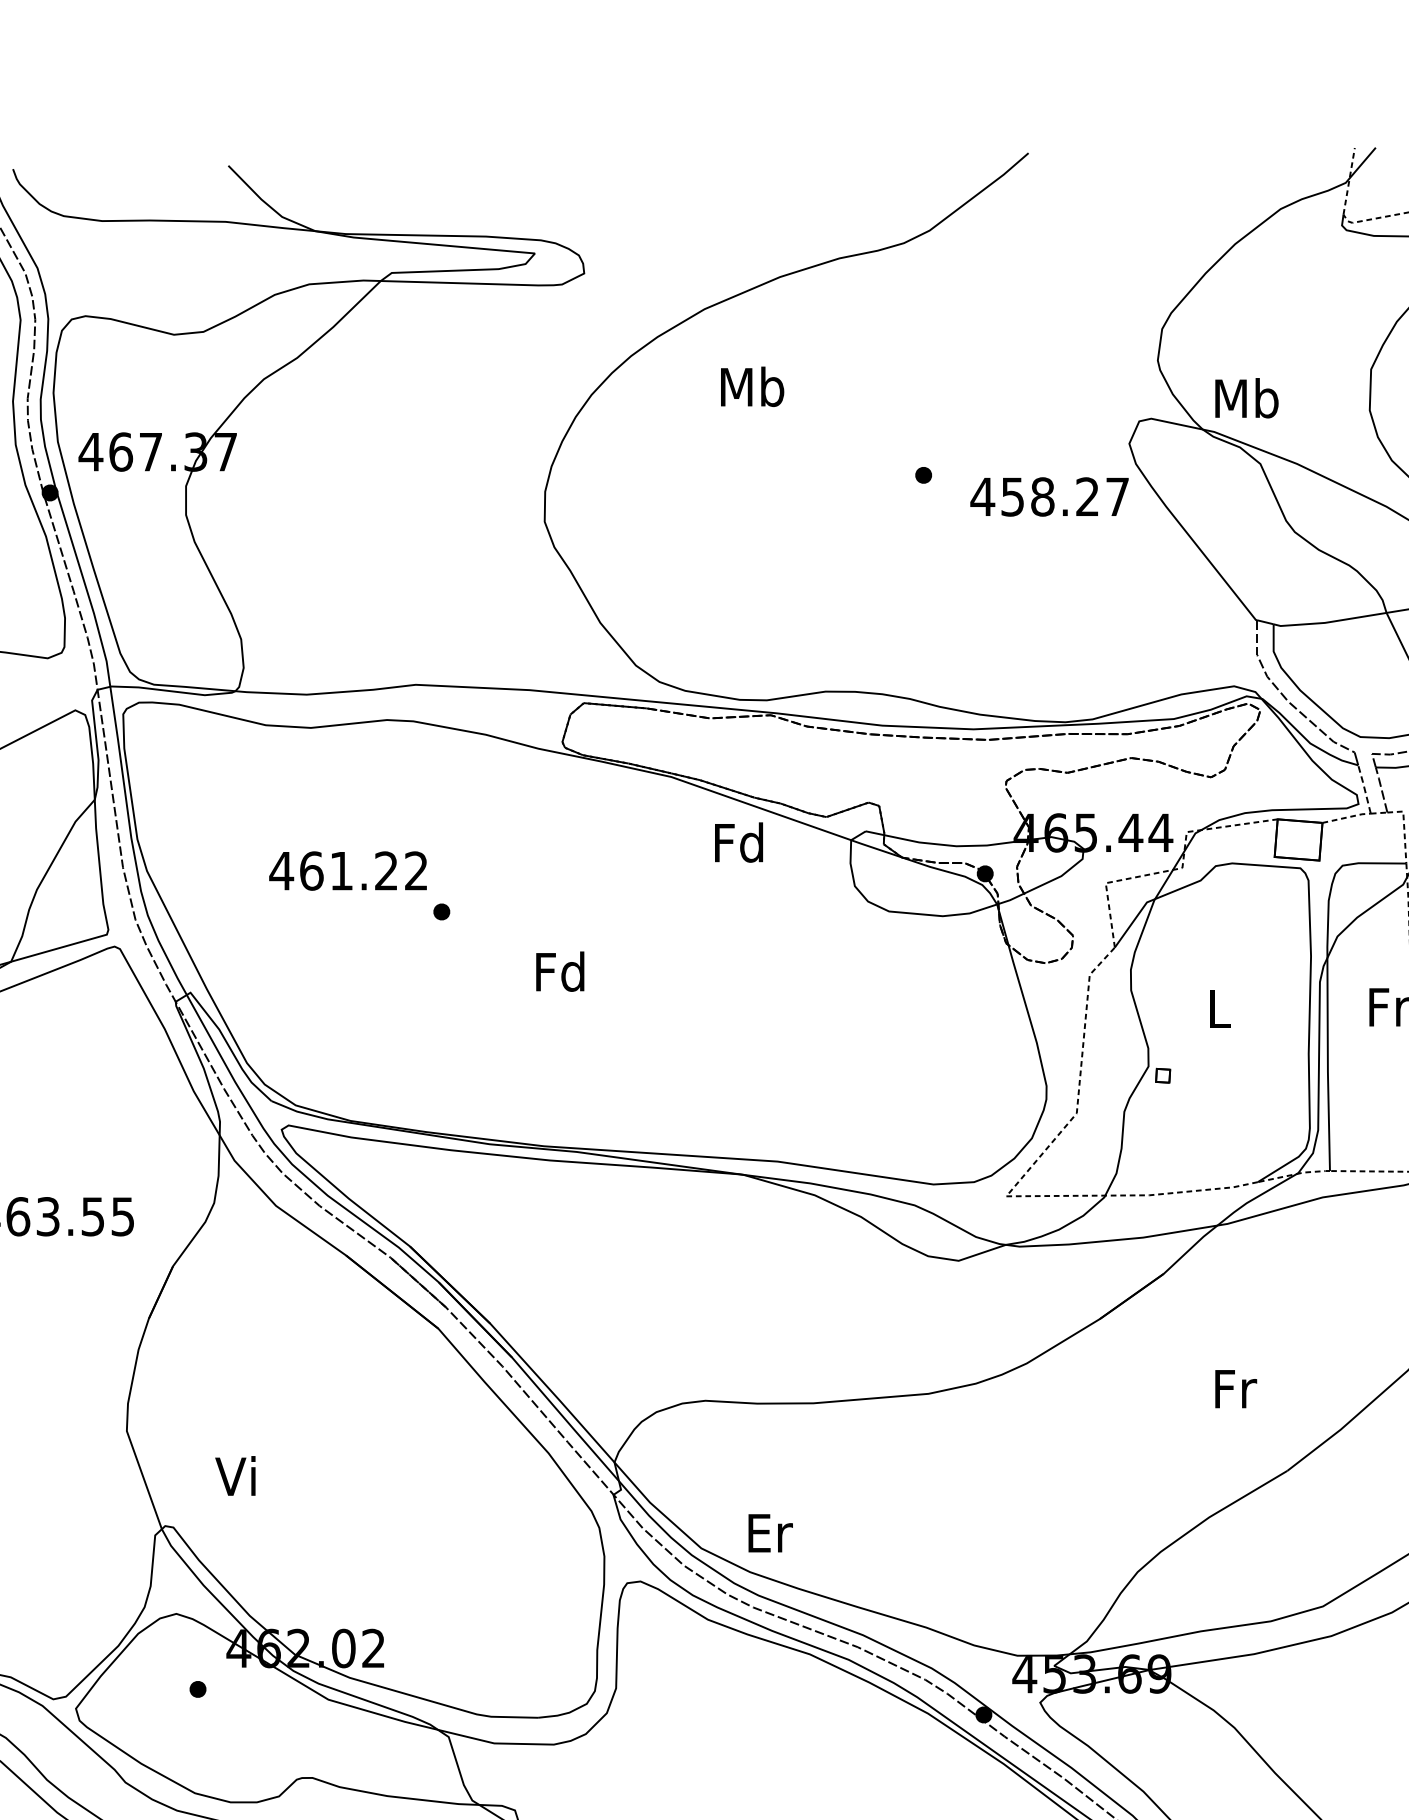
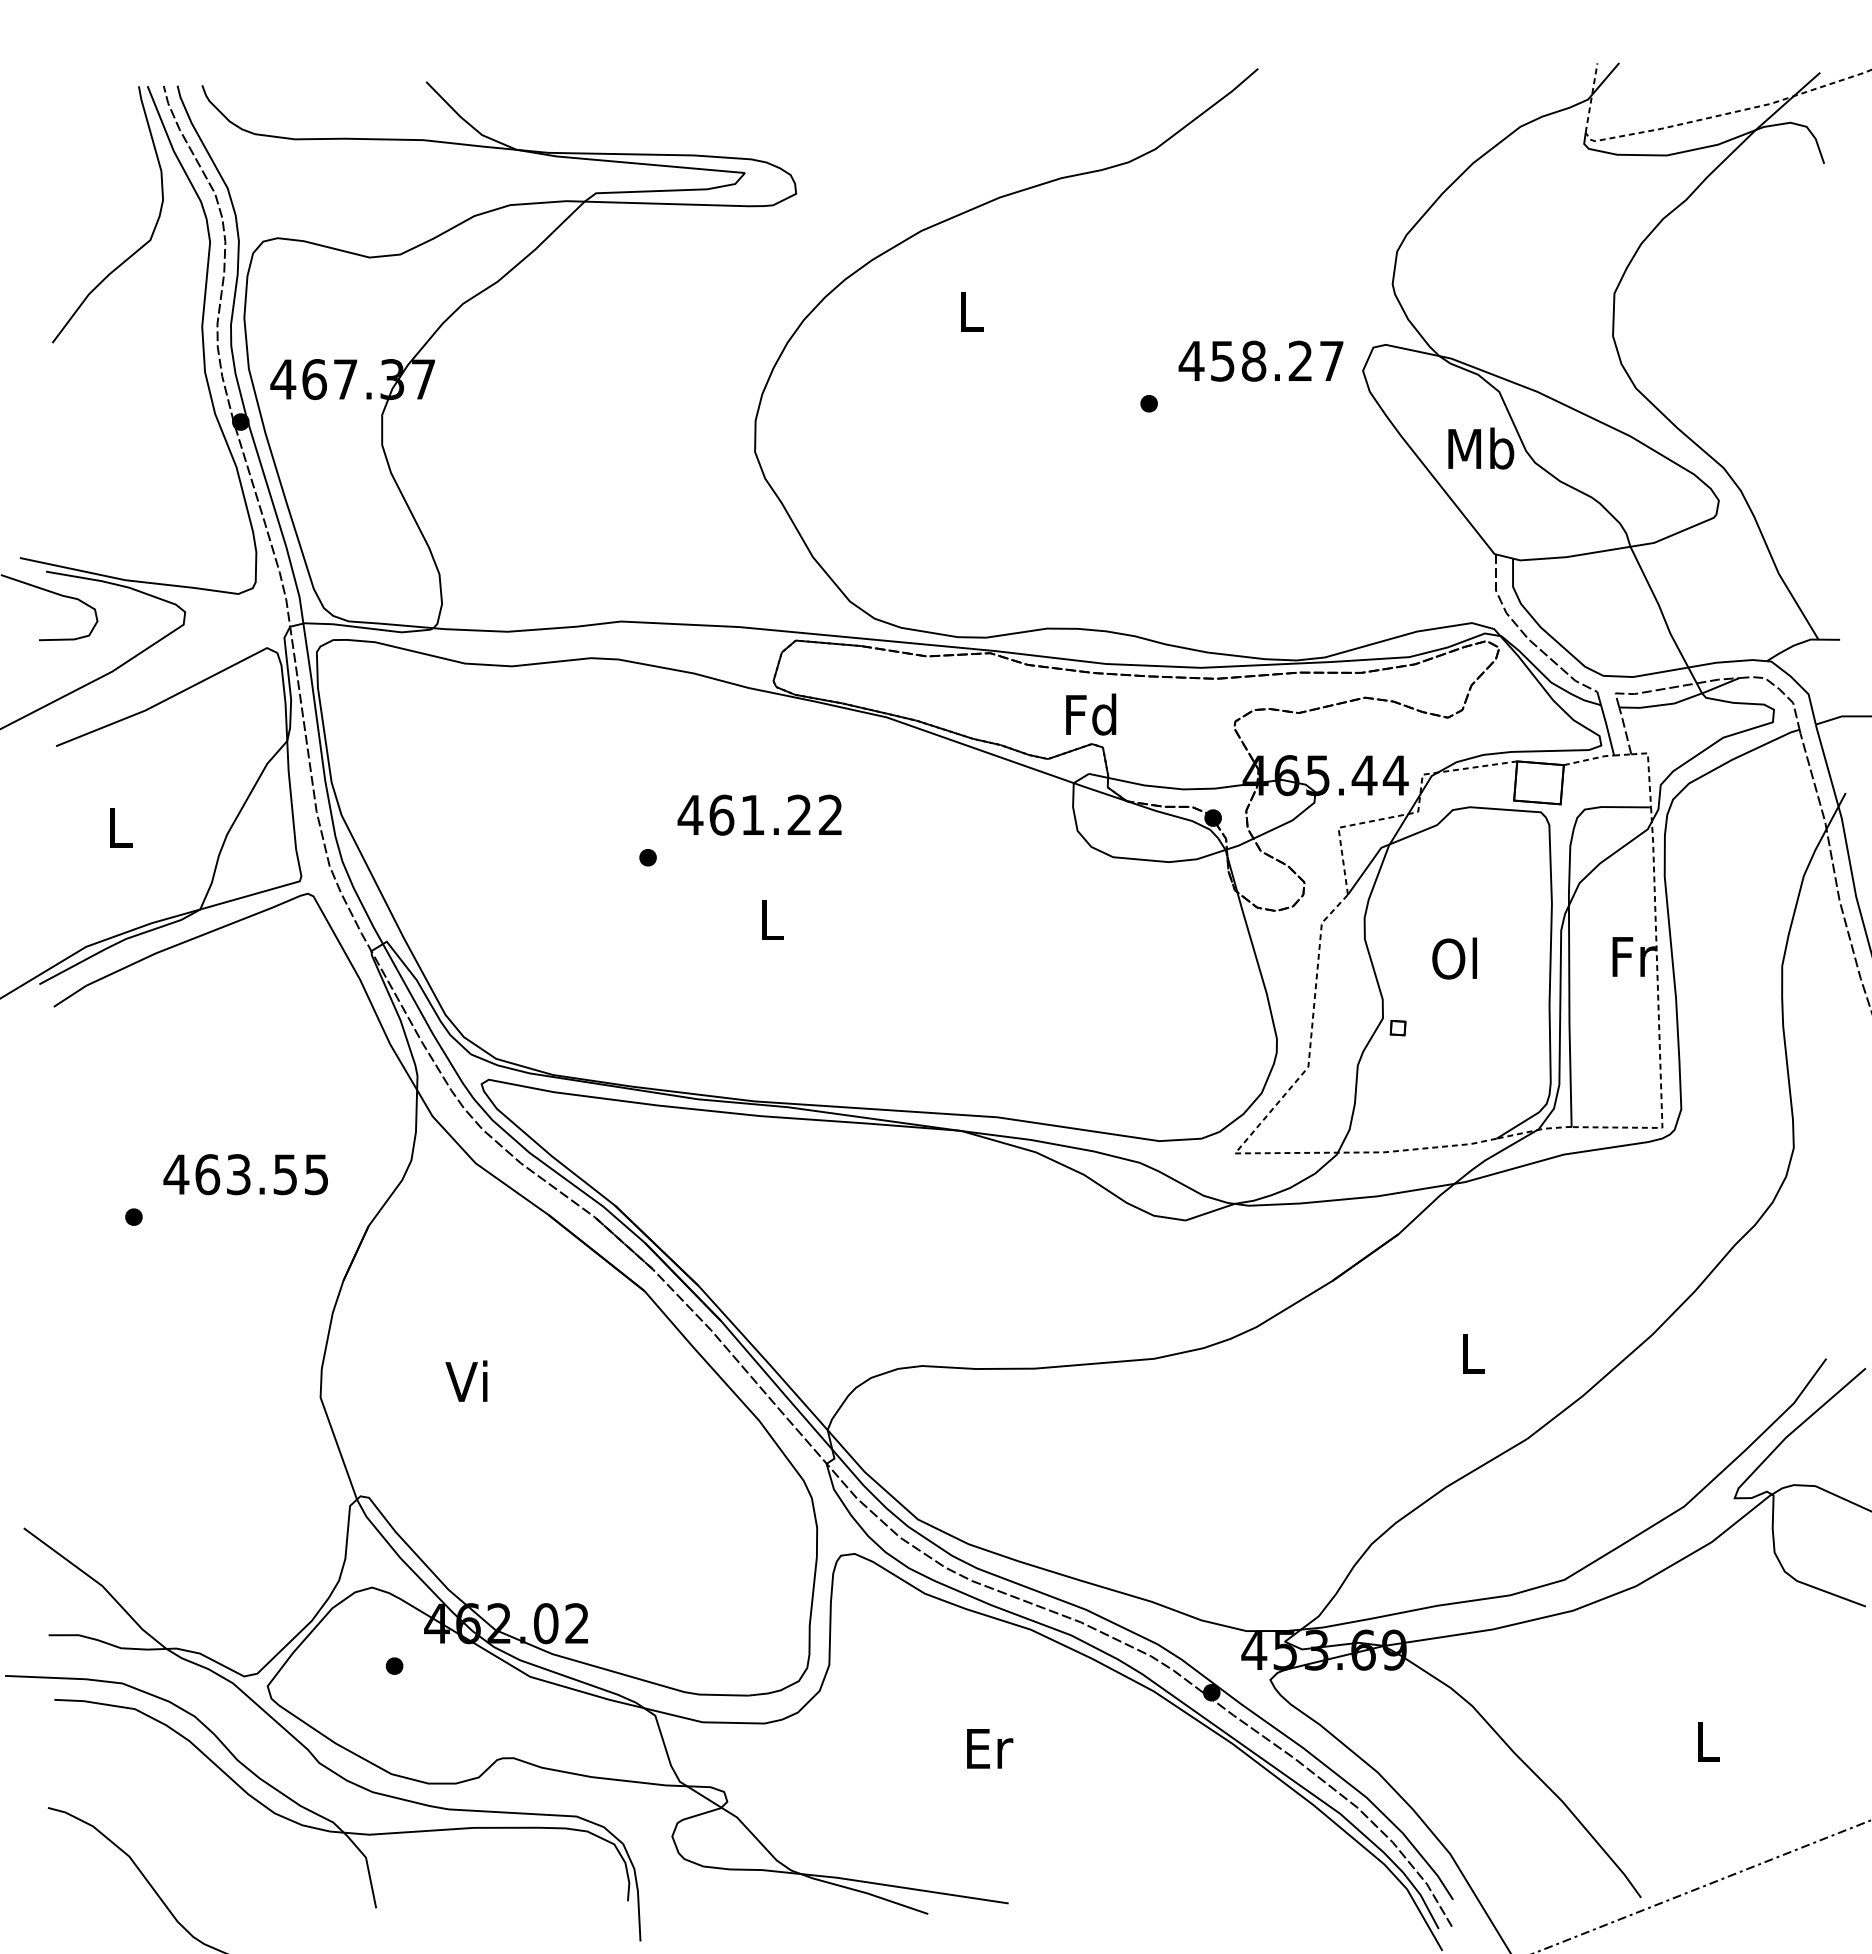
text: (752, 386) -> (971, 311), Mb -> L
text: (1247, 398) -> (1481, 448), moved
text: (1049, 496) -> (1260, 360), moved
line: (1364, 788) -> (1607, 729), dashed -> solid
text: (739, 842) -> (1091, 714), moved
text: (347, 870) -> (759, 814), moved
text: (560, 971) -> (771, 919), Fd -> L
text: (1217, 1008) -> (1454, 958), L -> Ol
text: (1235, 1388) -> (1473, 1353), Fr -> L
text: (235, 1475) -> (466, 1380), moved
text: (771, 1532) -> (990, 1748), moved

